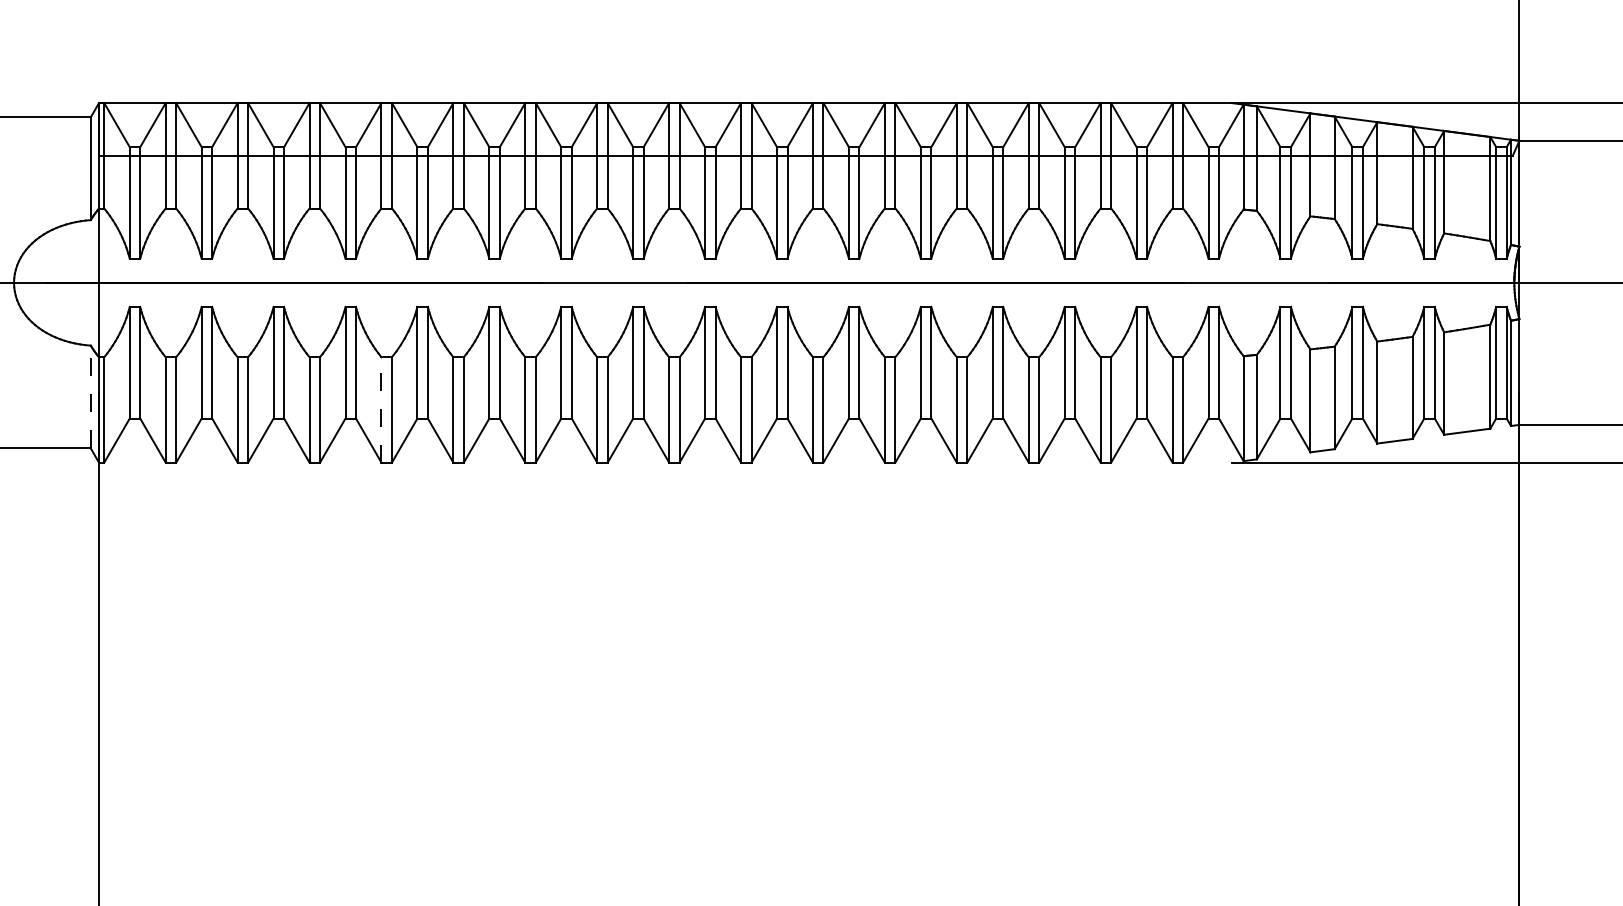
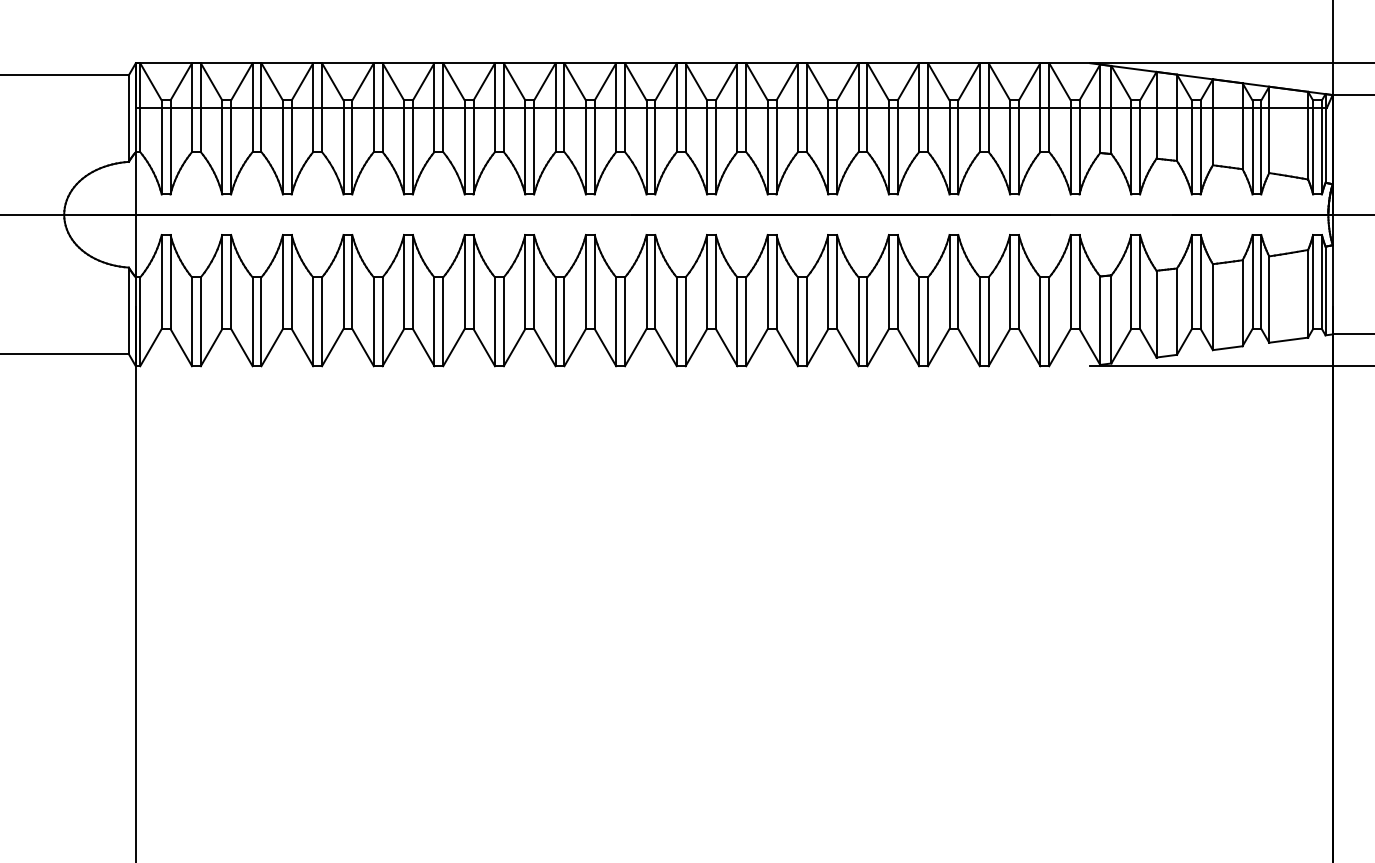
line: (90, 396) -> (128, 310), dashed -> solid
line: (381, 409) -> (373, 321), dashed -> solid

